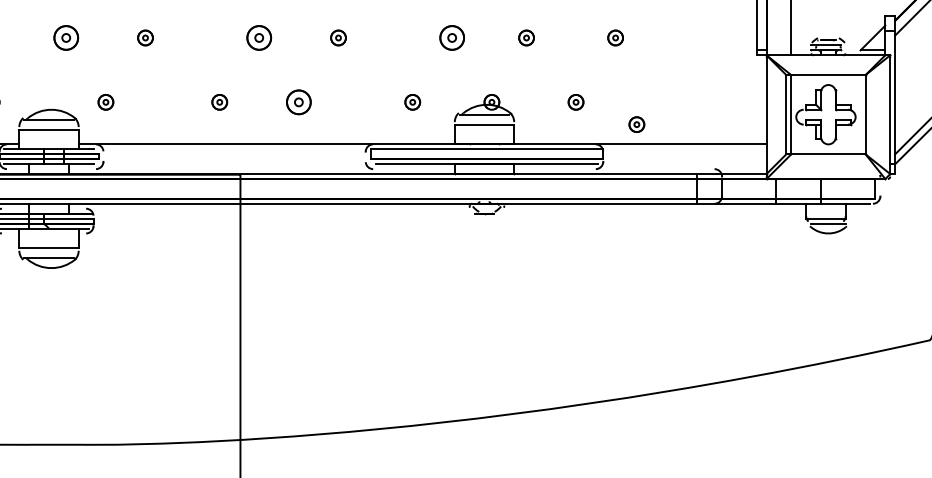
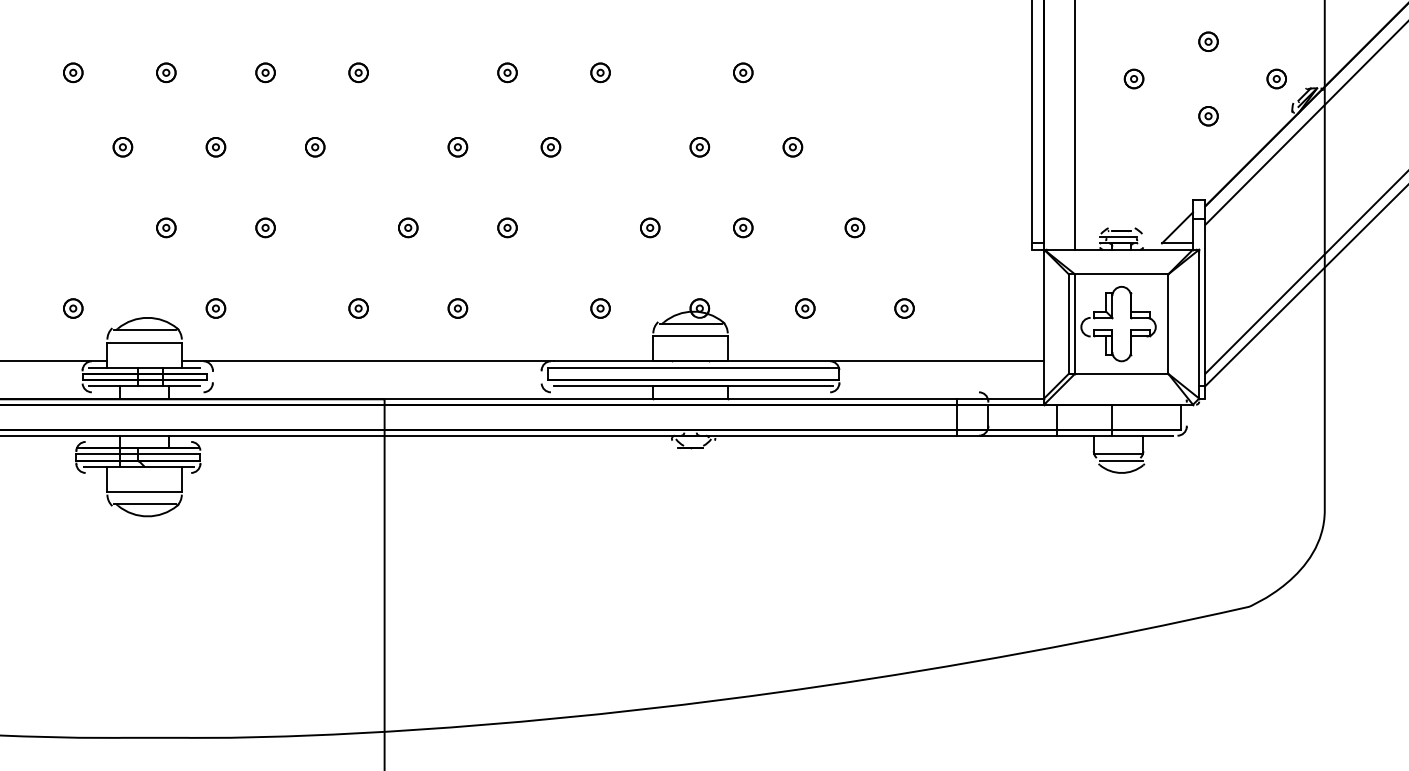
part: (66, 37) -> (166, 227), size x0.62
part: (259, 37) -> (408, 227), size x0.62
part: (452, 37) -> (650, 227), size x0.62
part: (298, 102) -> (457, 308), size x0.62
part: (636, 124) -> (904, 308), moved

